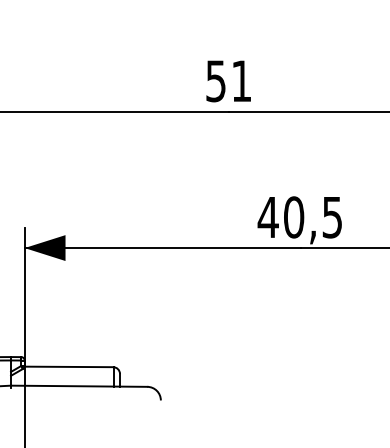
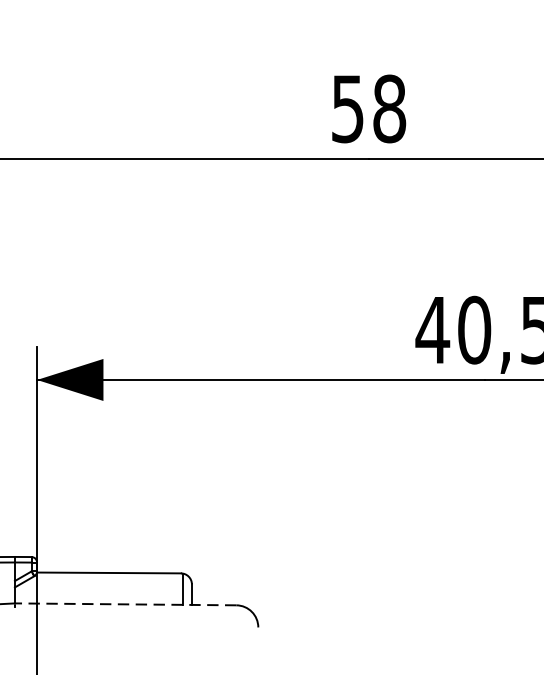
text: (241, 81) -> (389, 109), 51 -> 58
line: (78, 386) -> (124, 604), solid -> dashed

